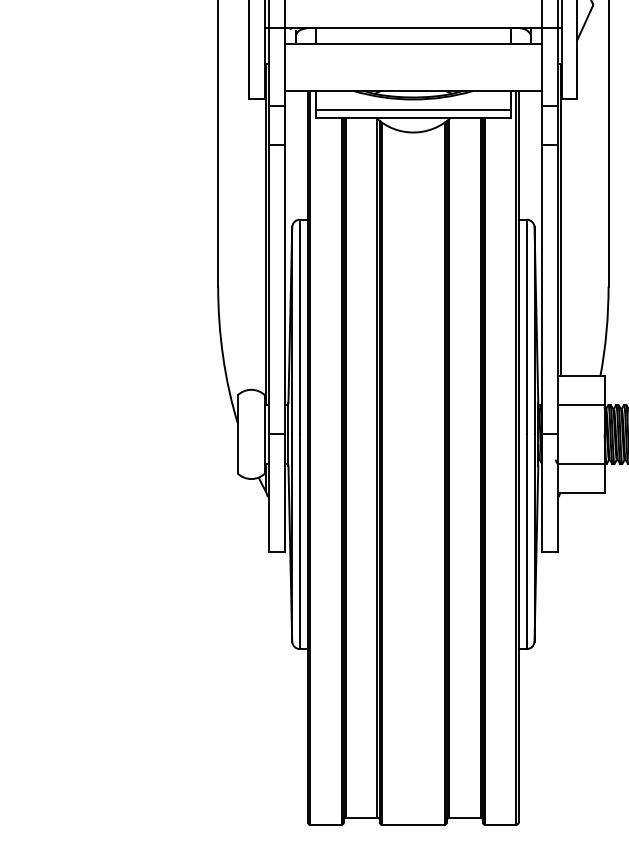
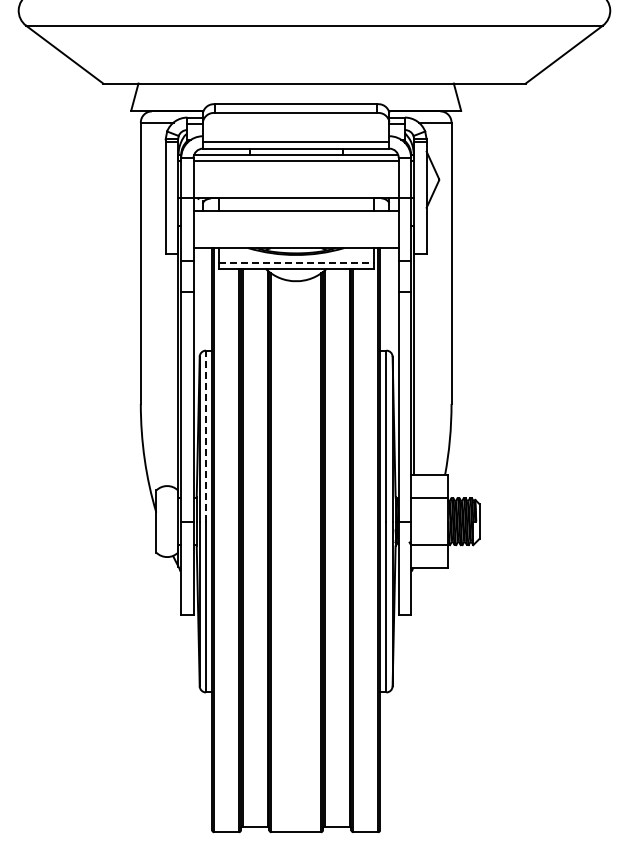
line: (413, 110) -> (296, 263), solid -> dashed
line: (299, 326) -> (205, 435), solid -> dashed

